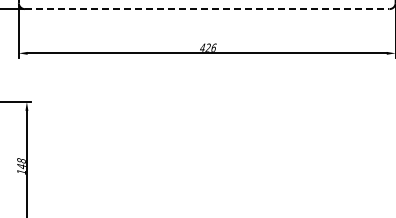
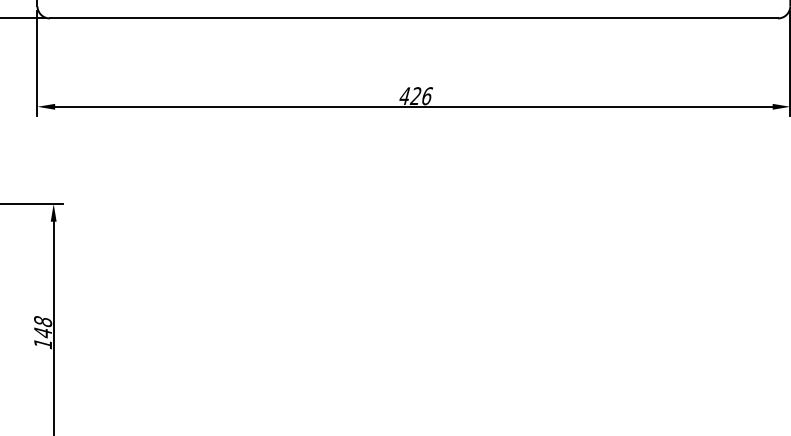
line: (207, 9) -> (414, 19), dashed -> solid

